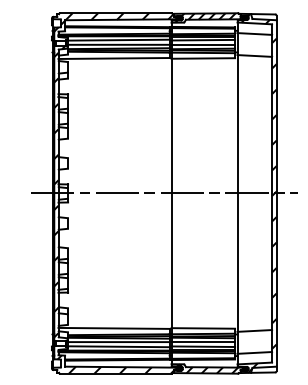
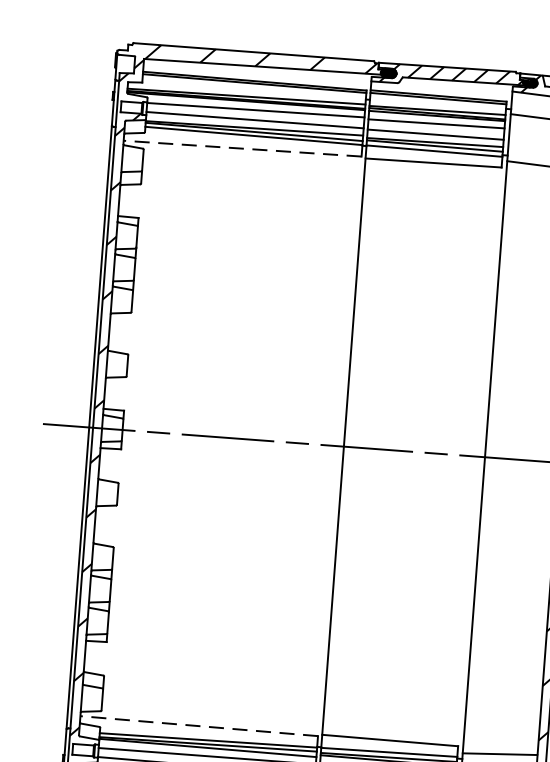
line: (114, 58) -> (243, 148), solid -> dashed
line: (114, 328) -> (200, 726), solid -> dashed

